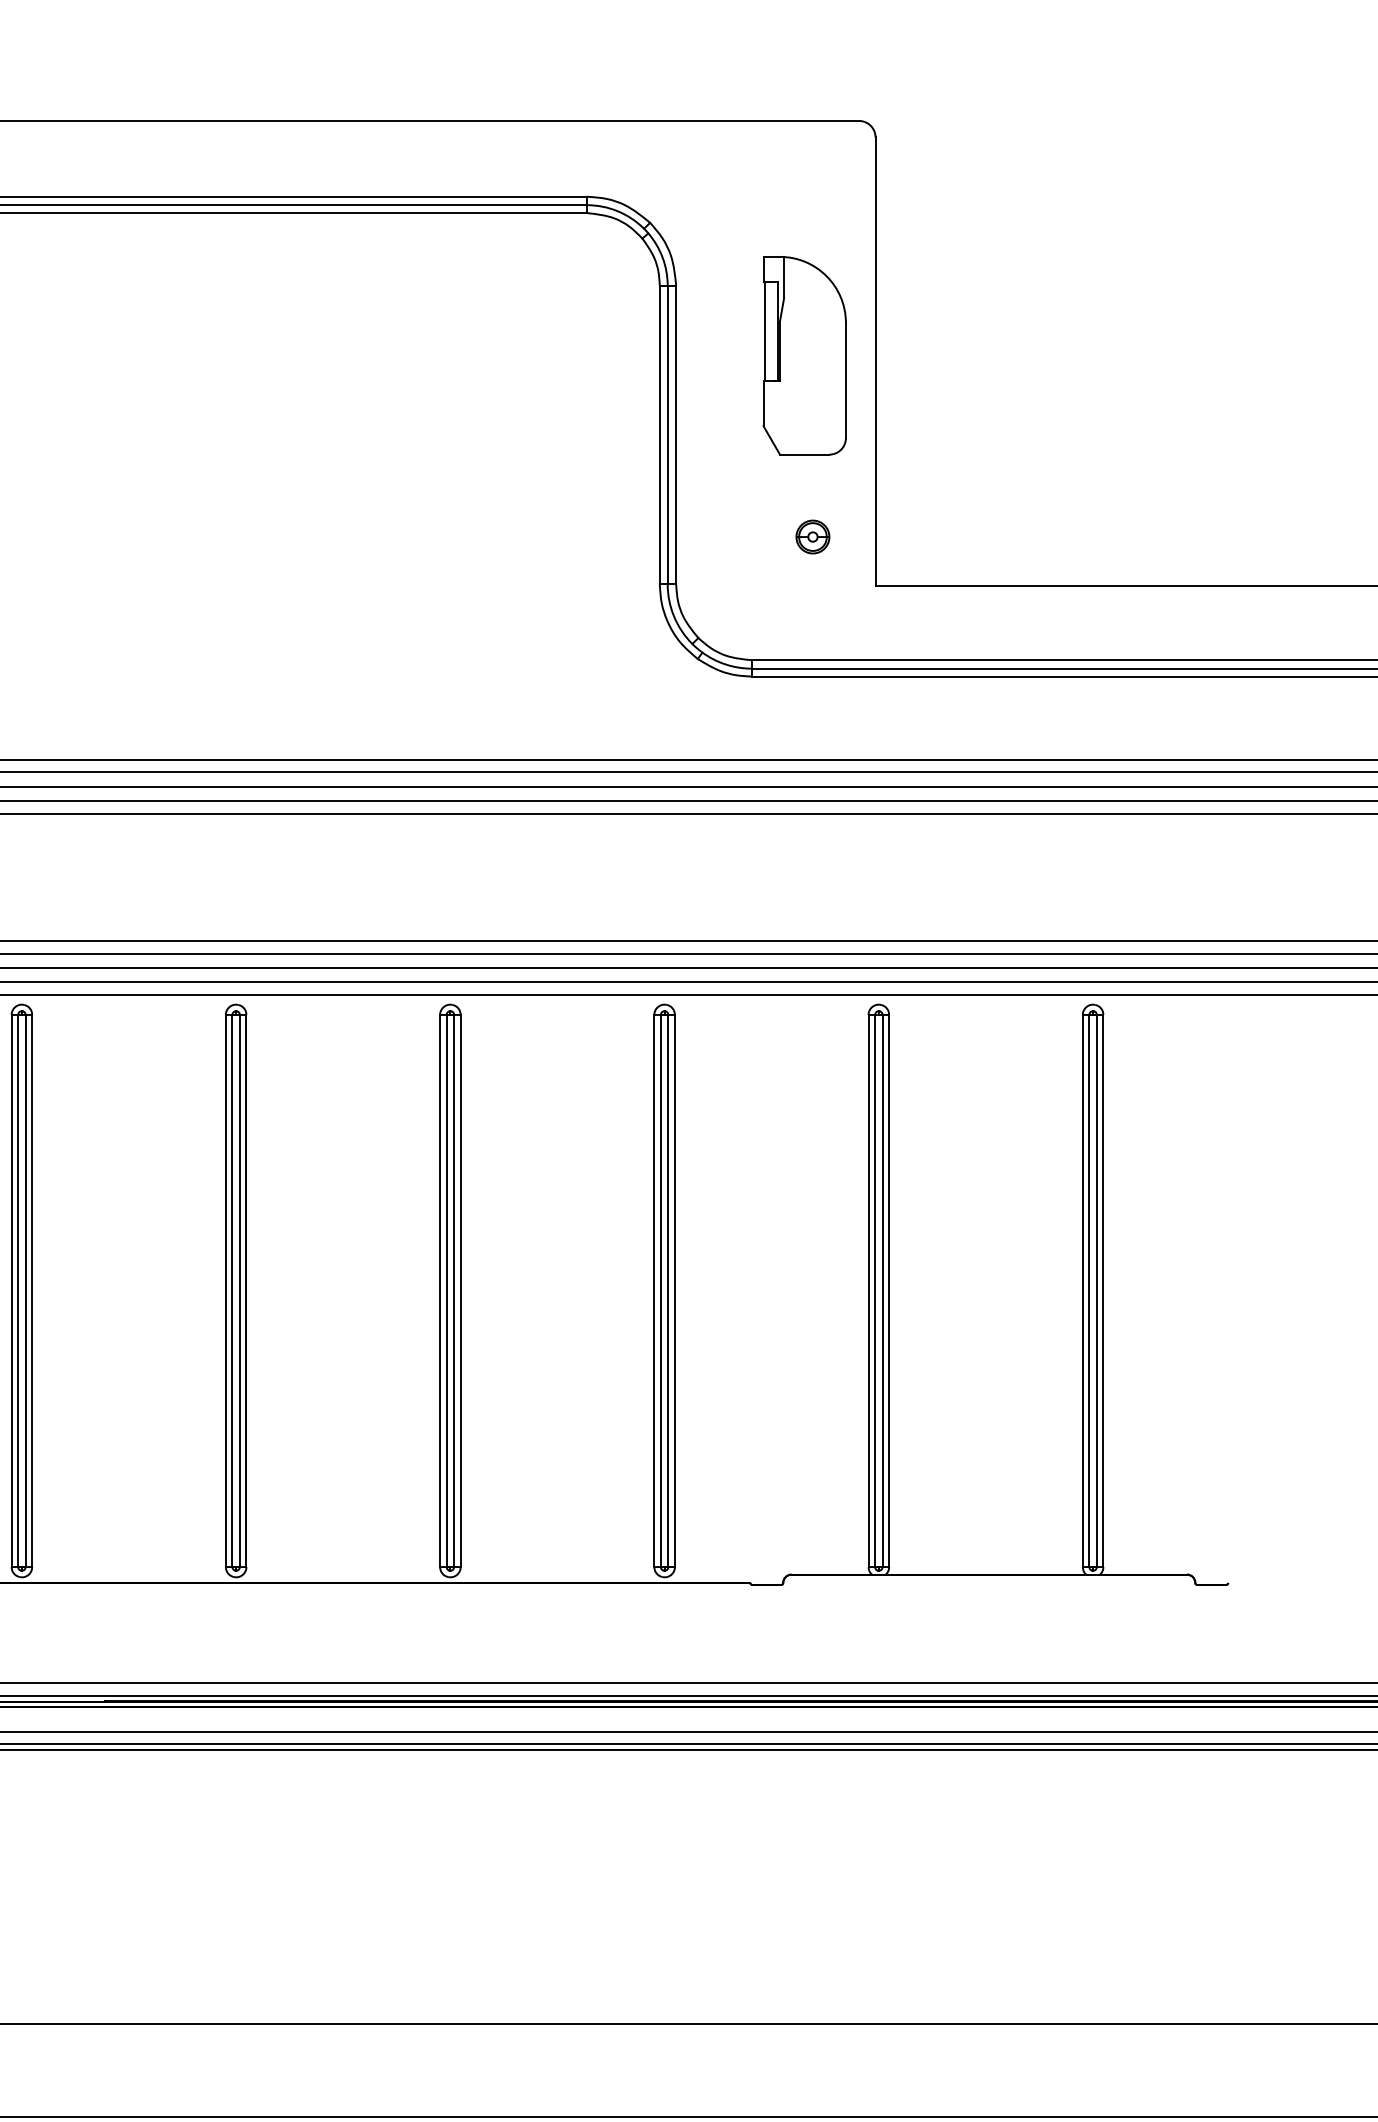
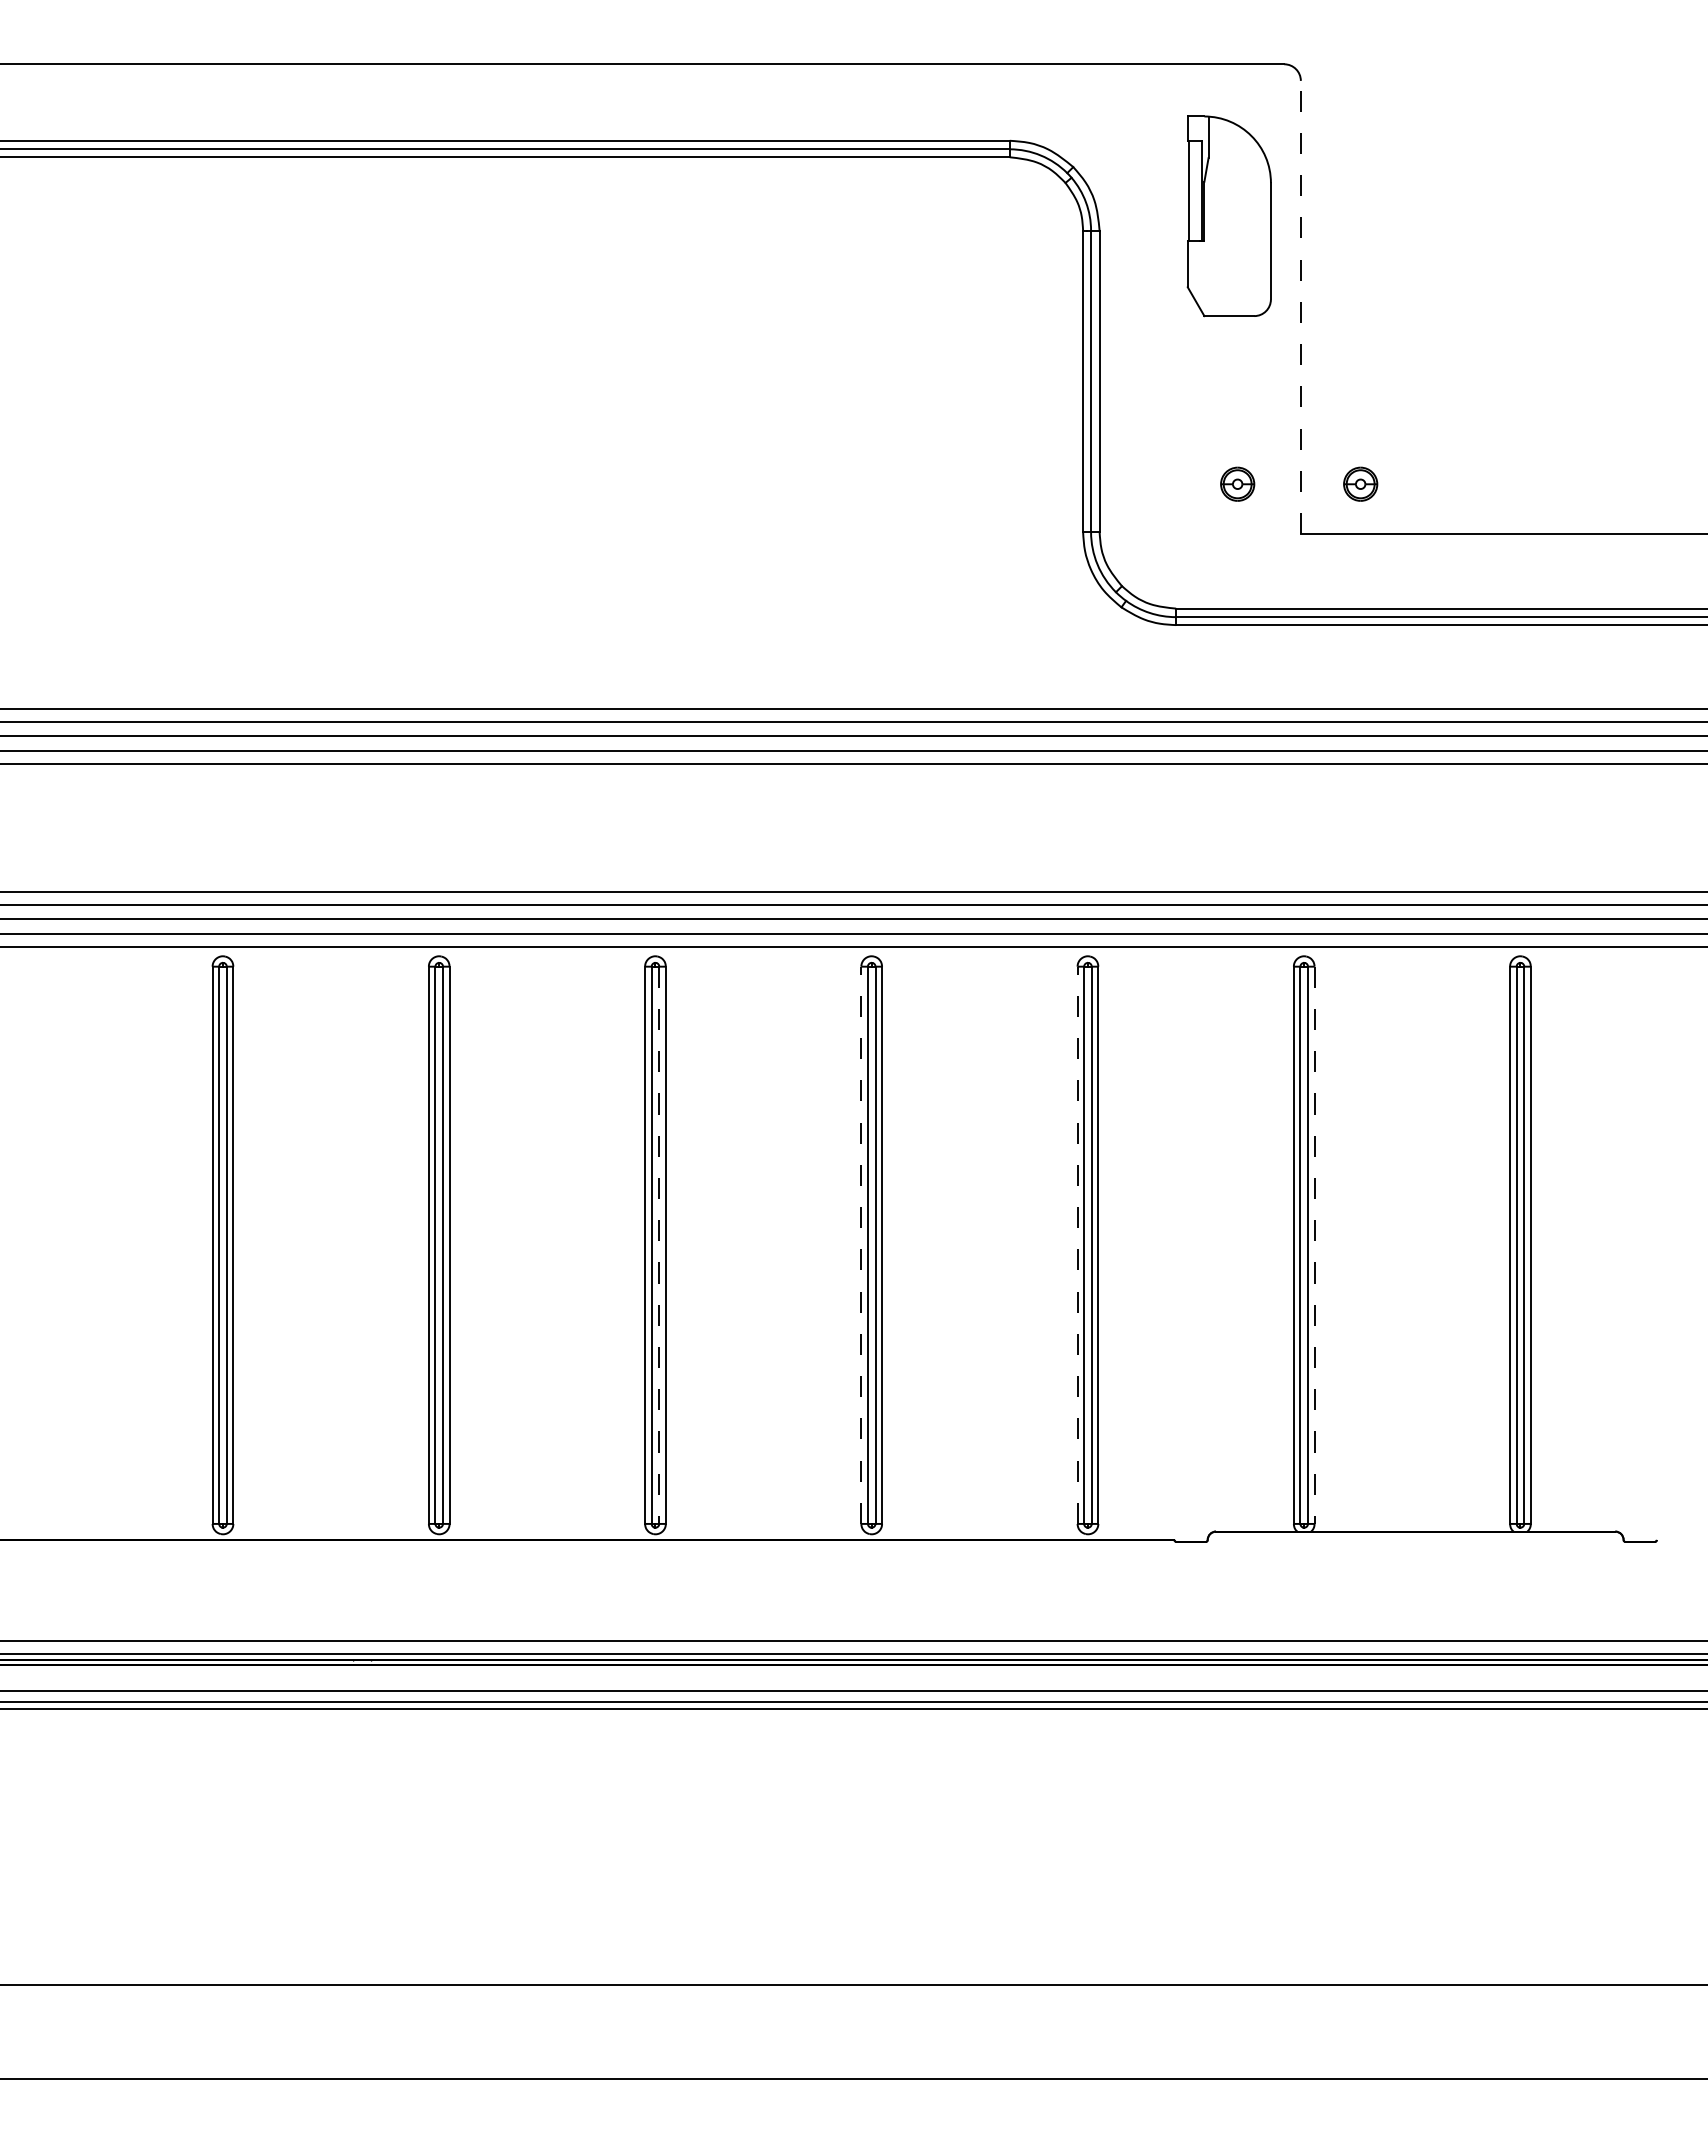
part: (803, 355) -> (1228, 216), moved
line: (875, 361) -> (1300, 307), solid -> dashed
part: (934, 536) -> (1360, 483), added
line: (240, 1291) -> (659, 1245), solid -> dashed
line: (440, 1291) -> (861, 1245), solid -> dashed
line: (654, 1291) -> (1077, 1245), solid -> dashed
line: (889, 1291) -> (1314, 1245), solid -> dashed

